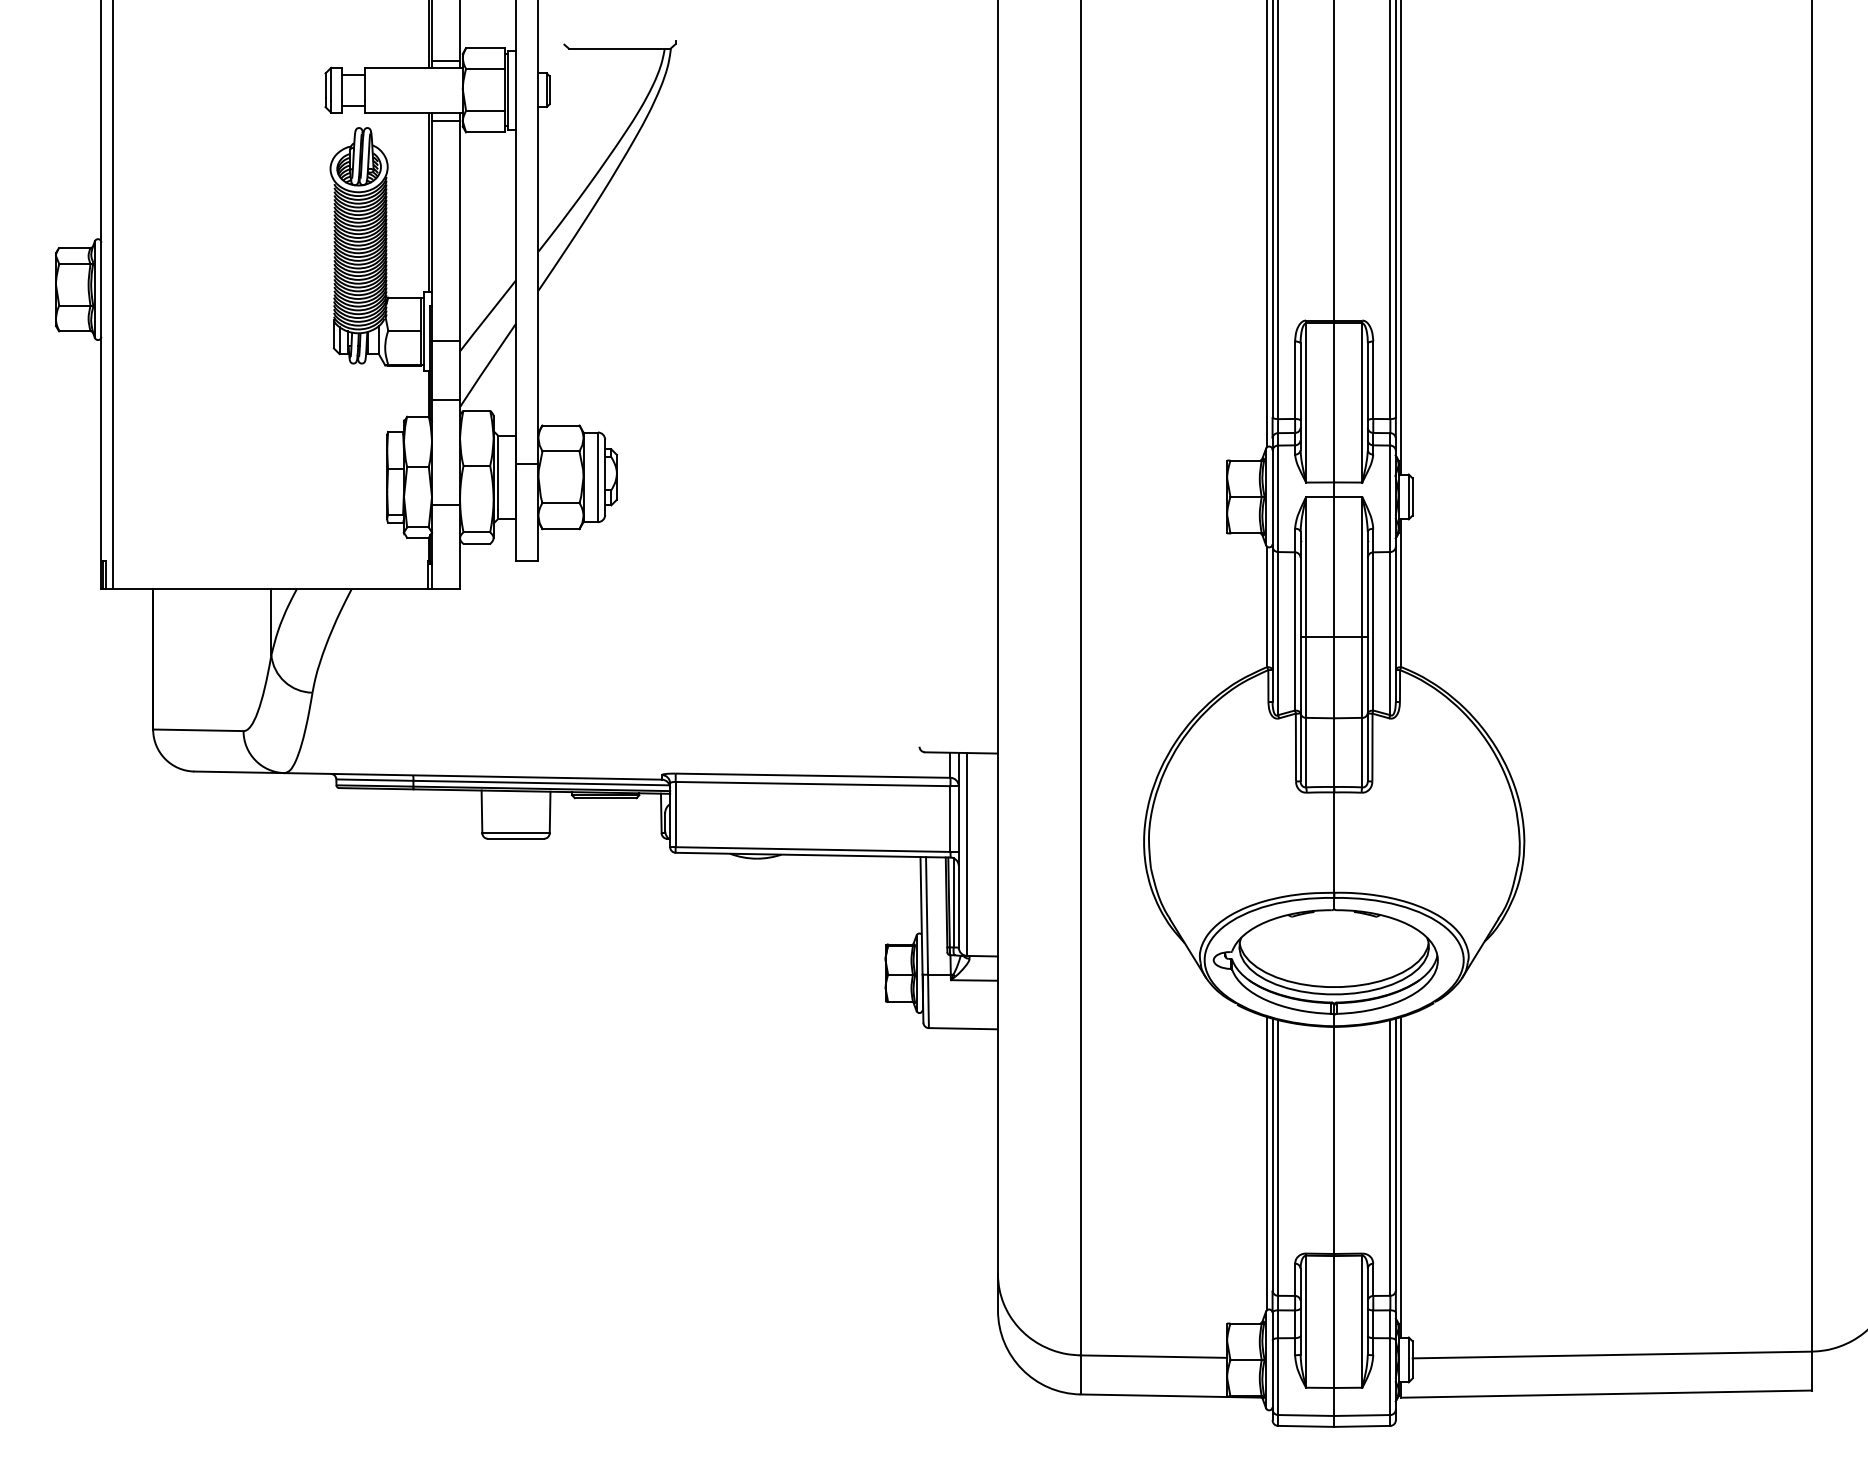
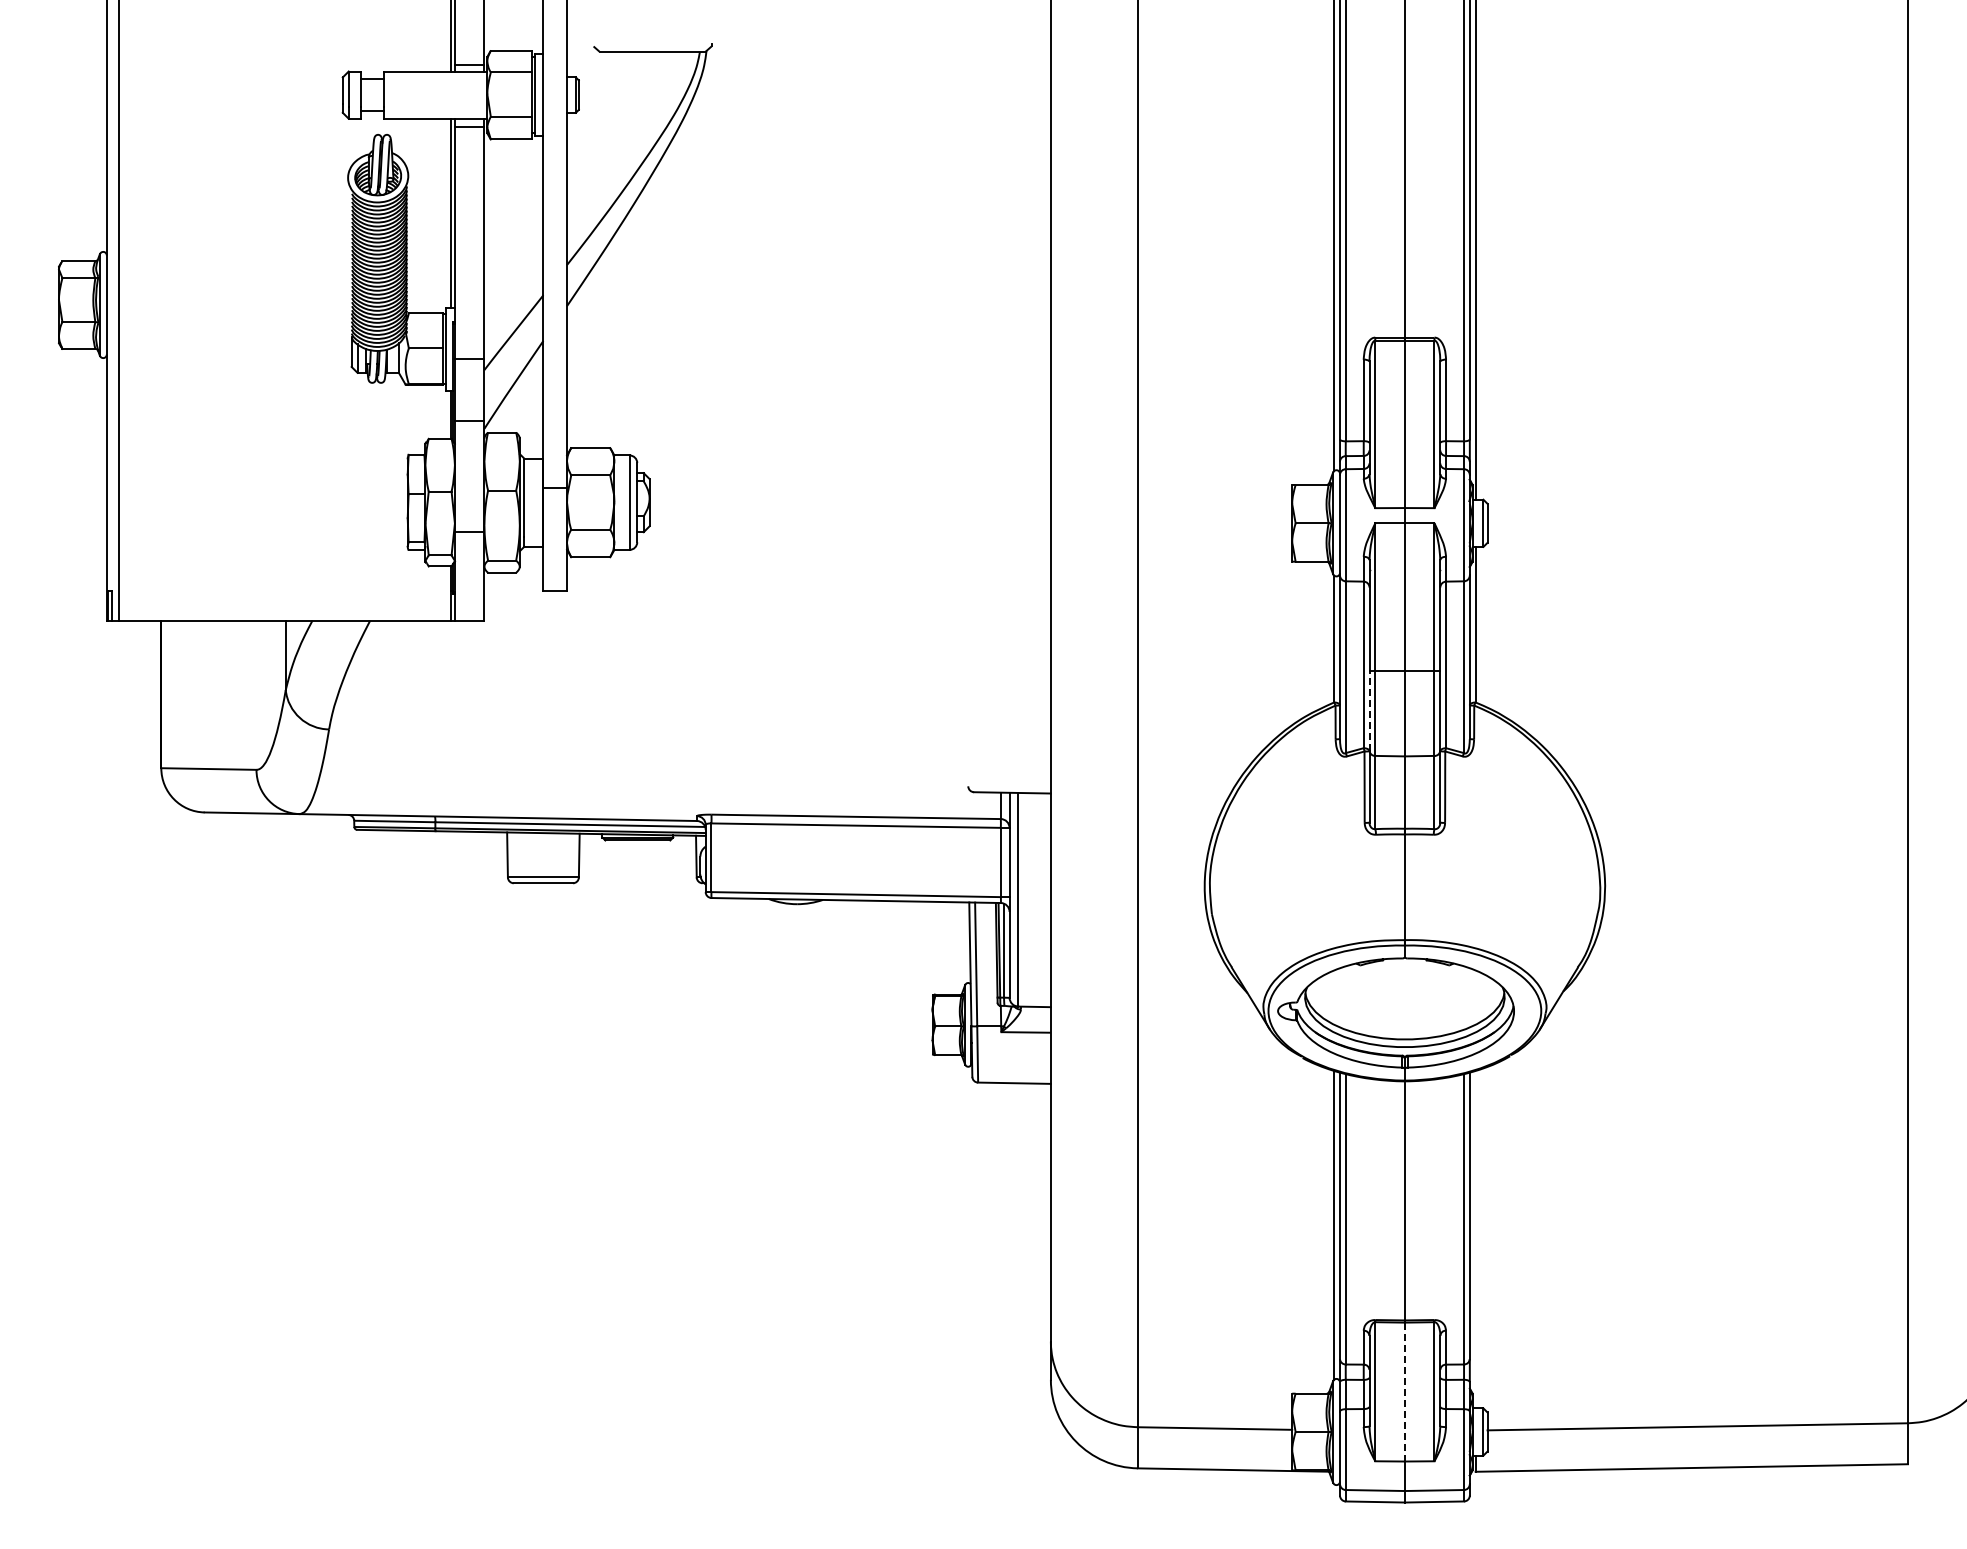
line: (1300, 674) -> (1369, 710), solid -> dashed
line: (1401, 1177) -> (1475, 1239), removed
line: (1333, 1321) -> (1404, 1391), solid -> dashed

